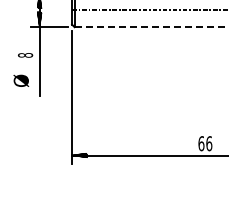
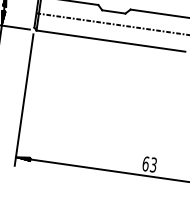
line: (150, 27) -> (111, 41), dashed -> solid
text: (209, 143) -> (153, 164), 66 -> 63

